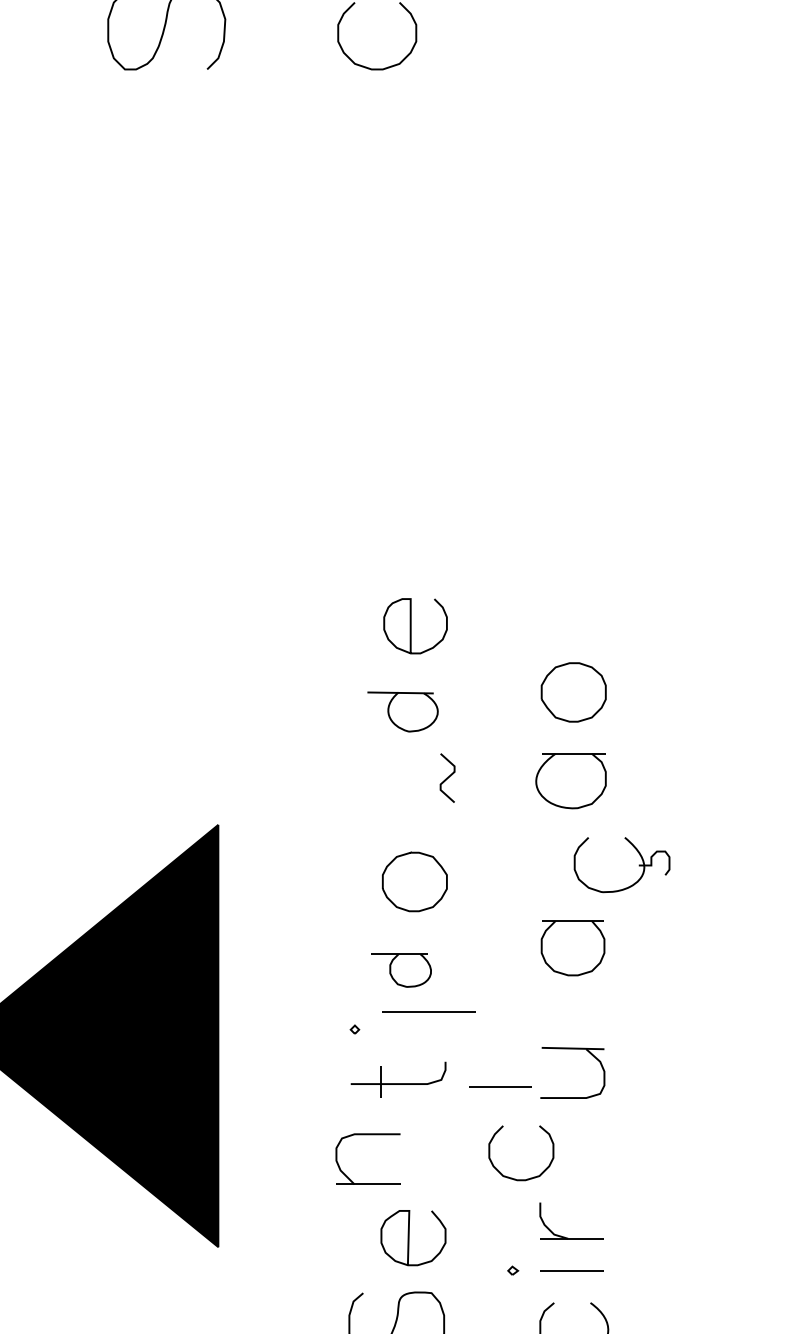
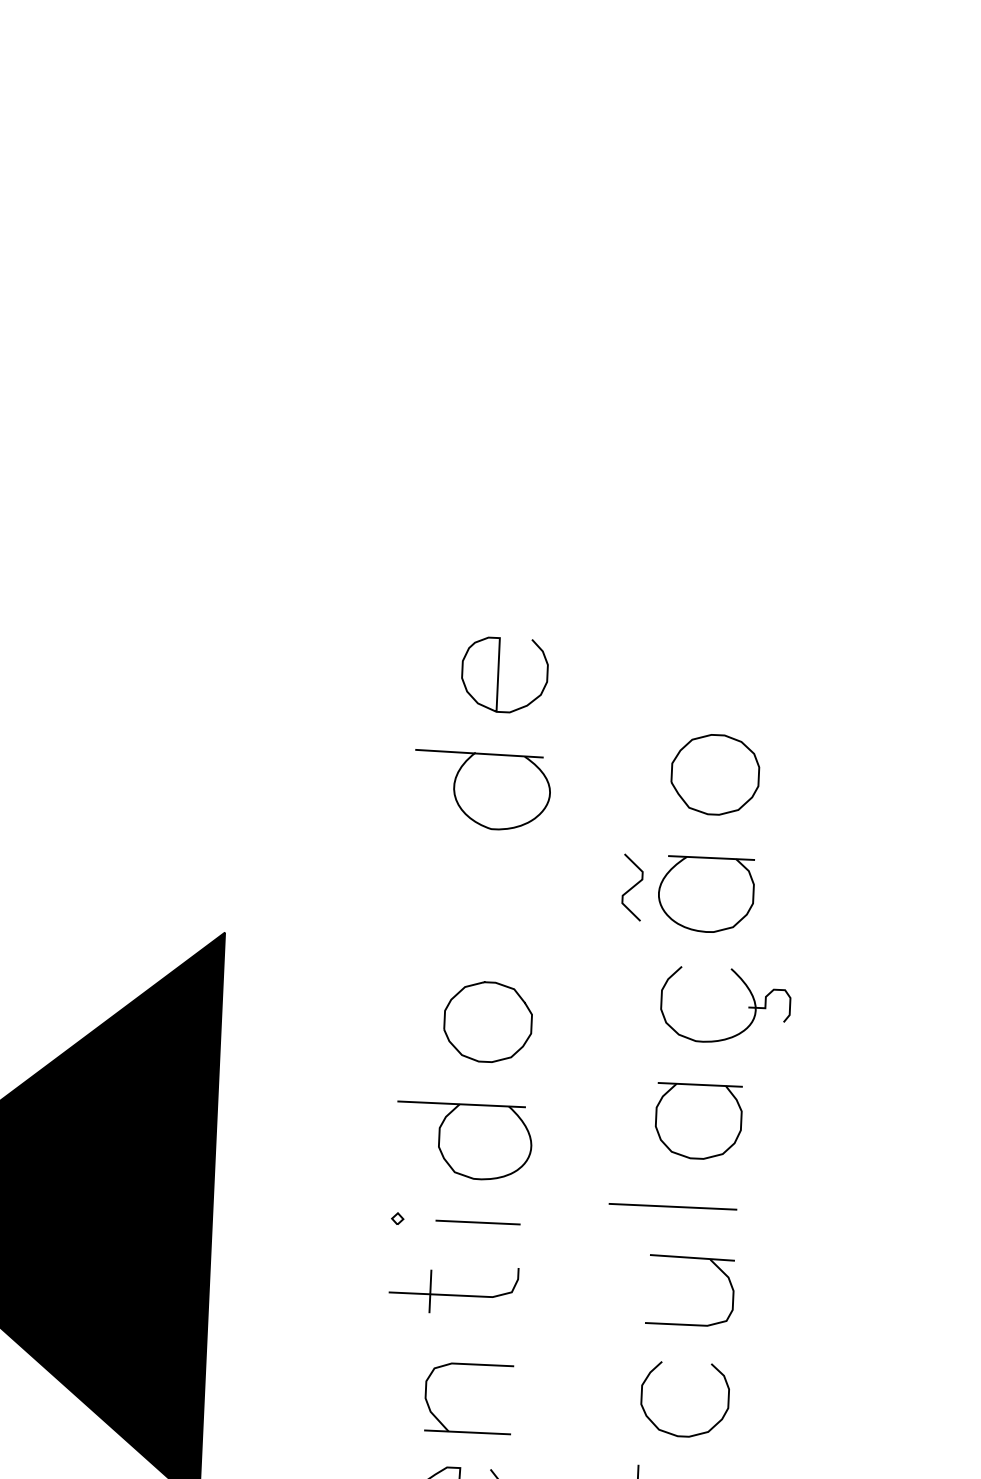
part: (402, 711) -> (481, 790), size x1.43
curve: (447, 777) -> (632, 886), moved
part: (638, 865) -> (747, 1007), moved
part: (401, 970) -> (464, 1141), size x1.67
line: (428, 1011) -> (672, 1206), moved
line: (500, 1086) -> (478, 1222), moved
part: (367, 1135) -> (469, 1365), moved
curve: (512, 1177) -> (671, 1432), moved

